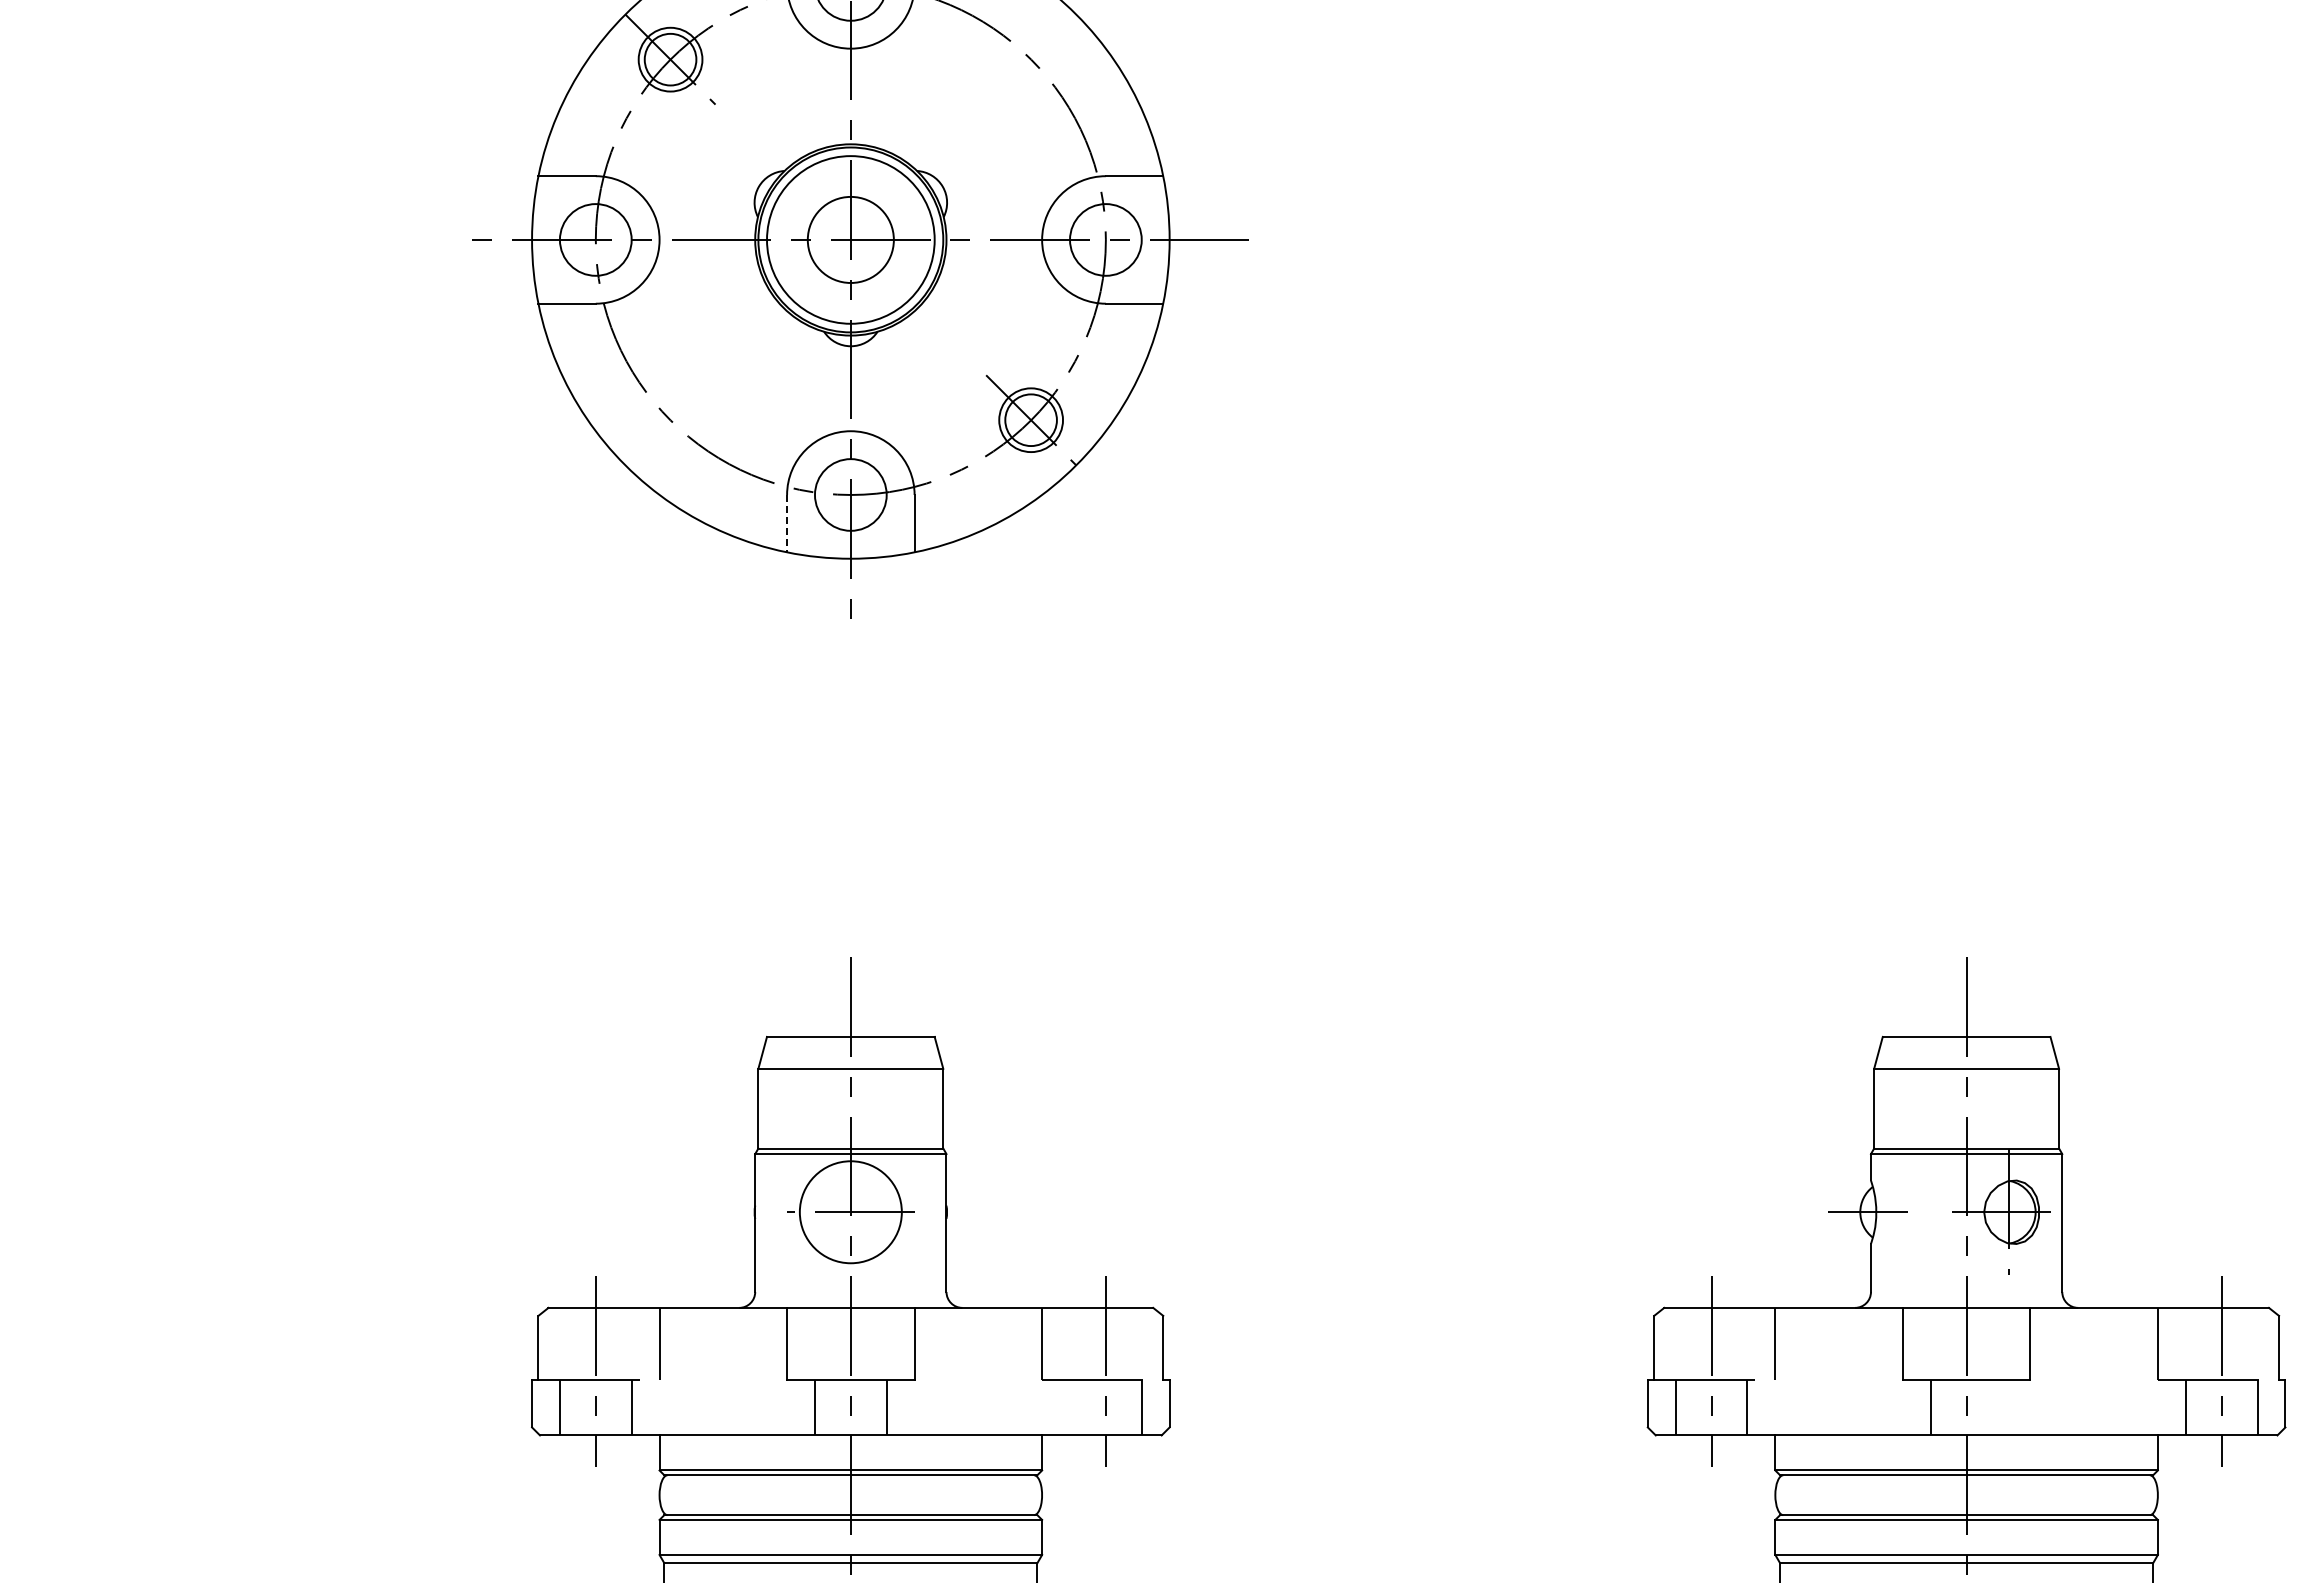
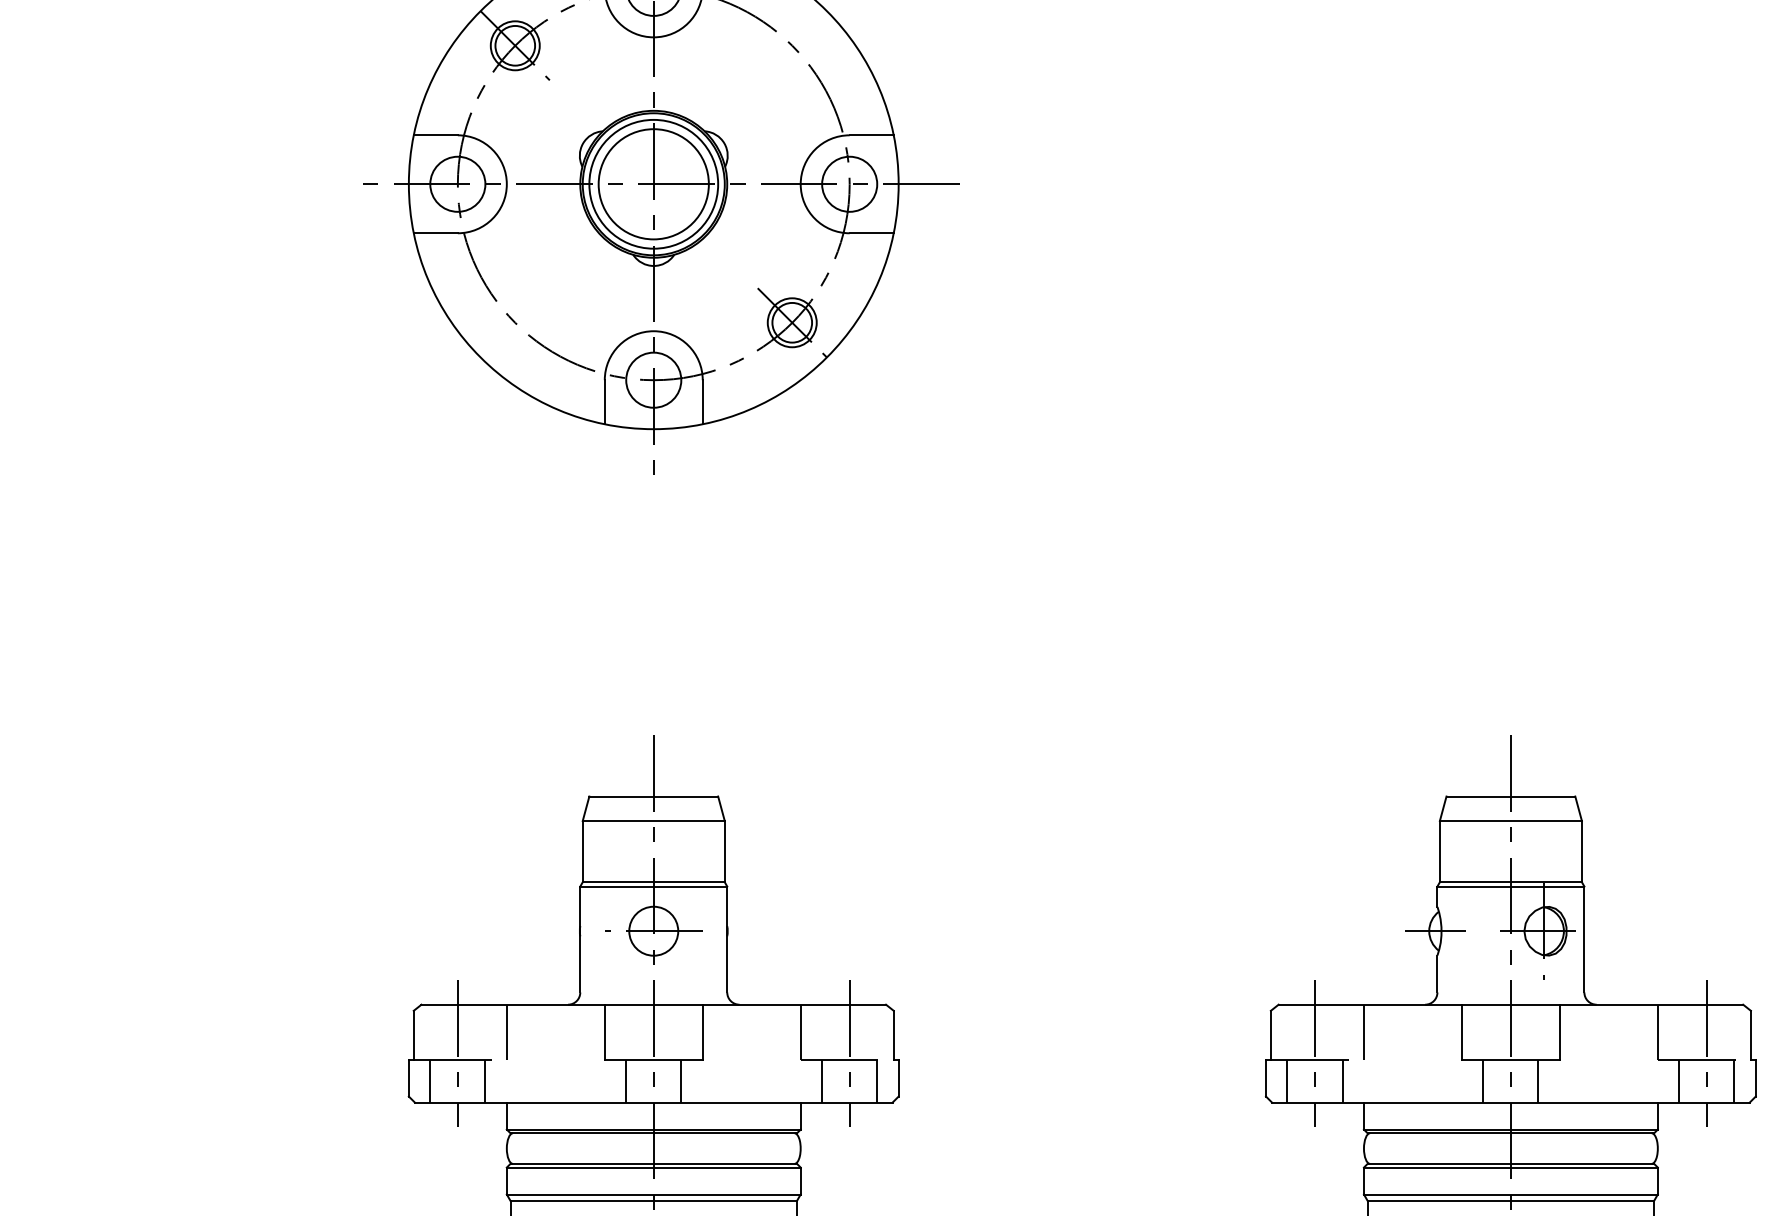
circle: (850, 239) -> (653, 183), size x1.67
line: (787, 523) -> (605, 402), dashed -> solid
circle: (850, 1212) -> (653, 931), size x0.62
line: (1070, 1407) -> (822, 1081), added
line: (2002, 1407) -> (1538, 1081), added

